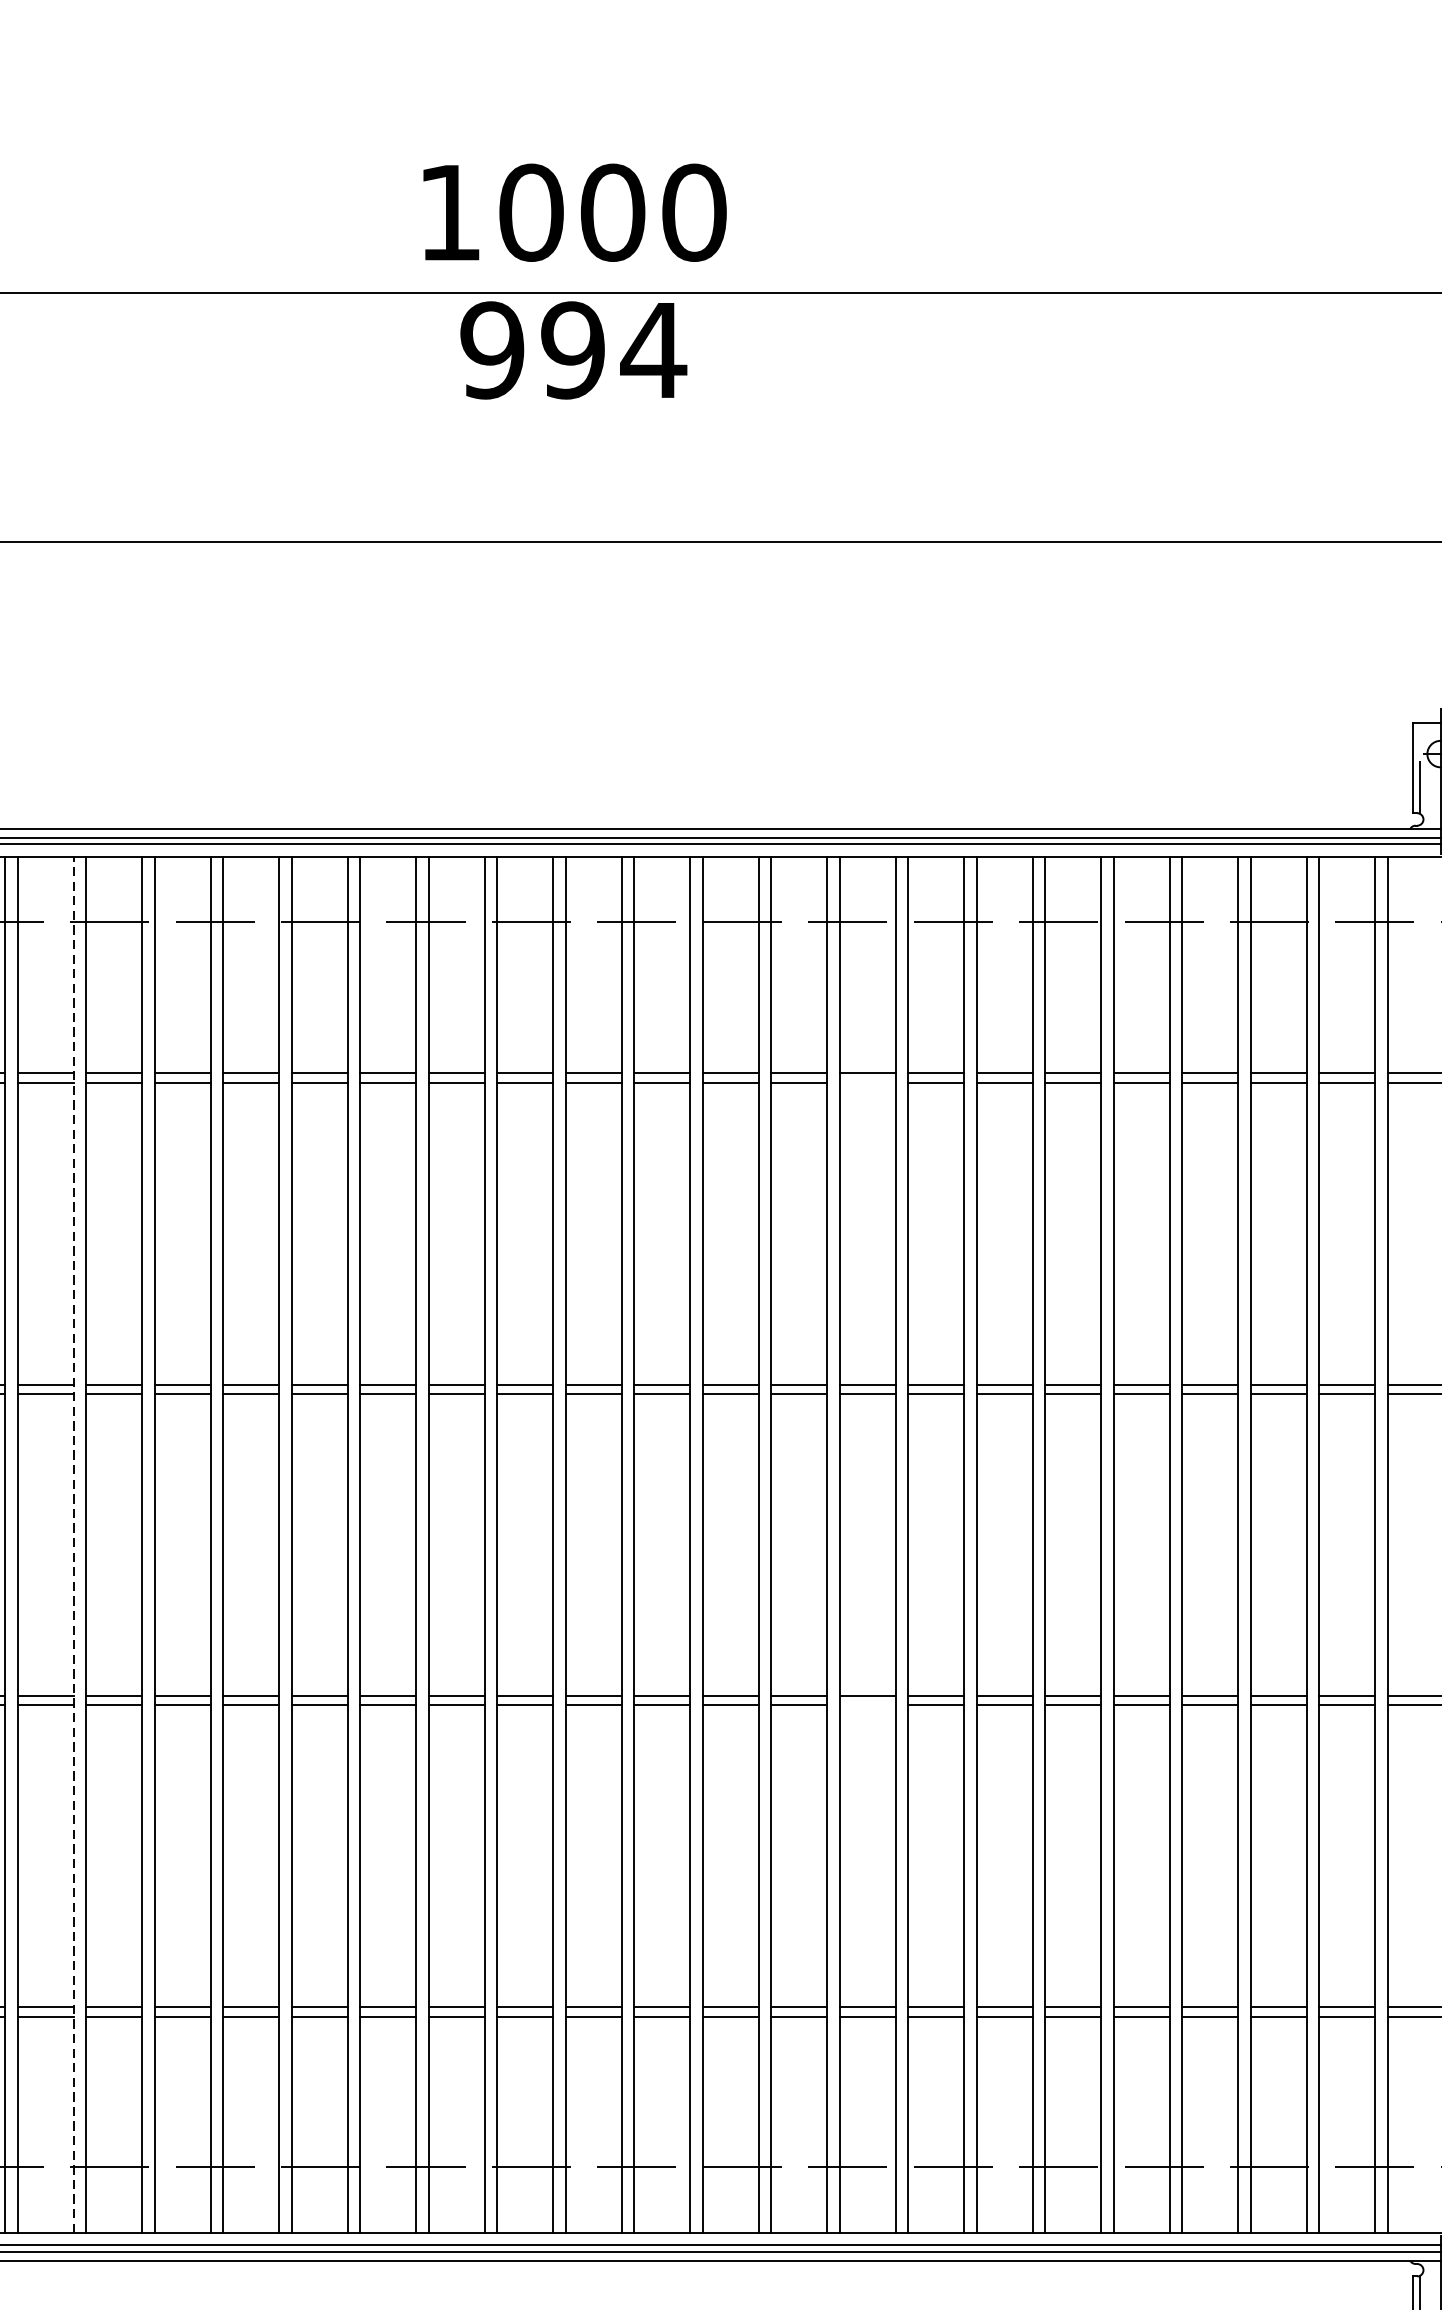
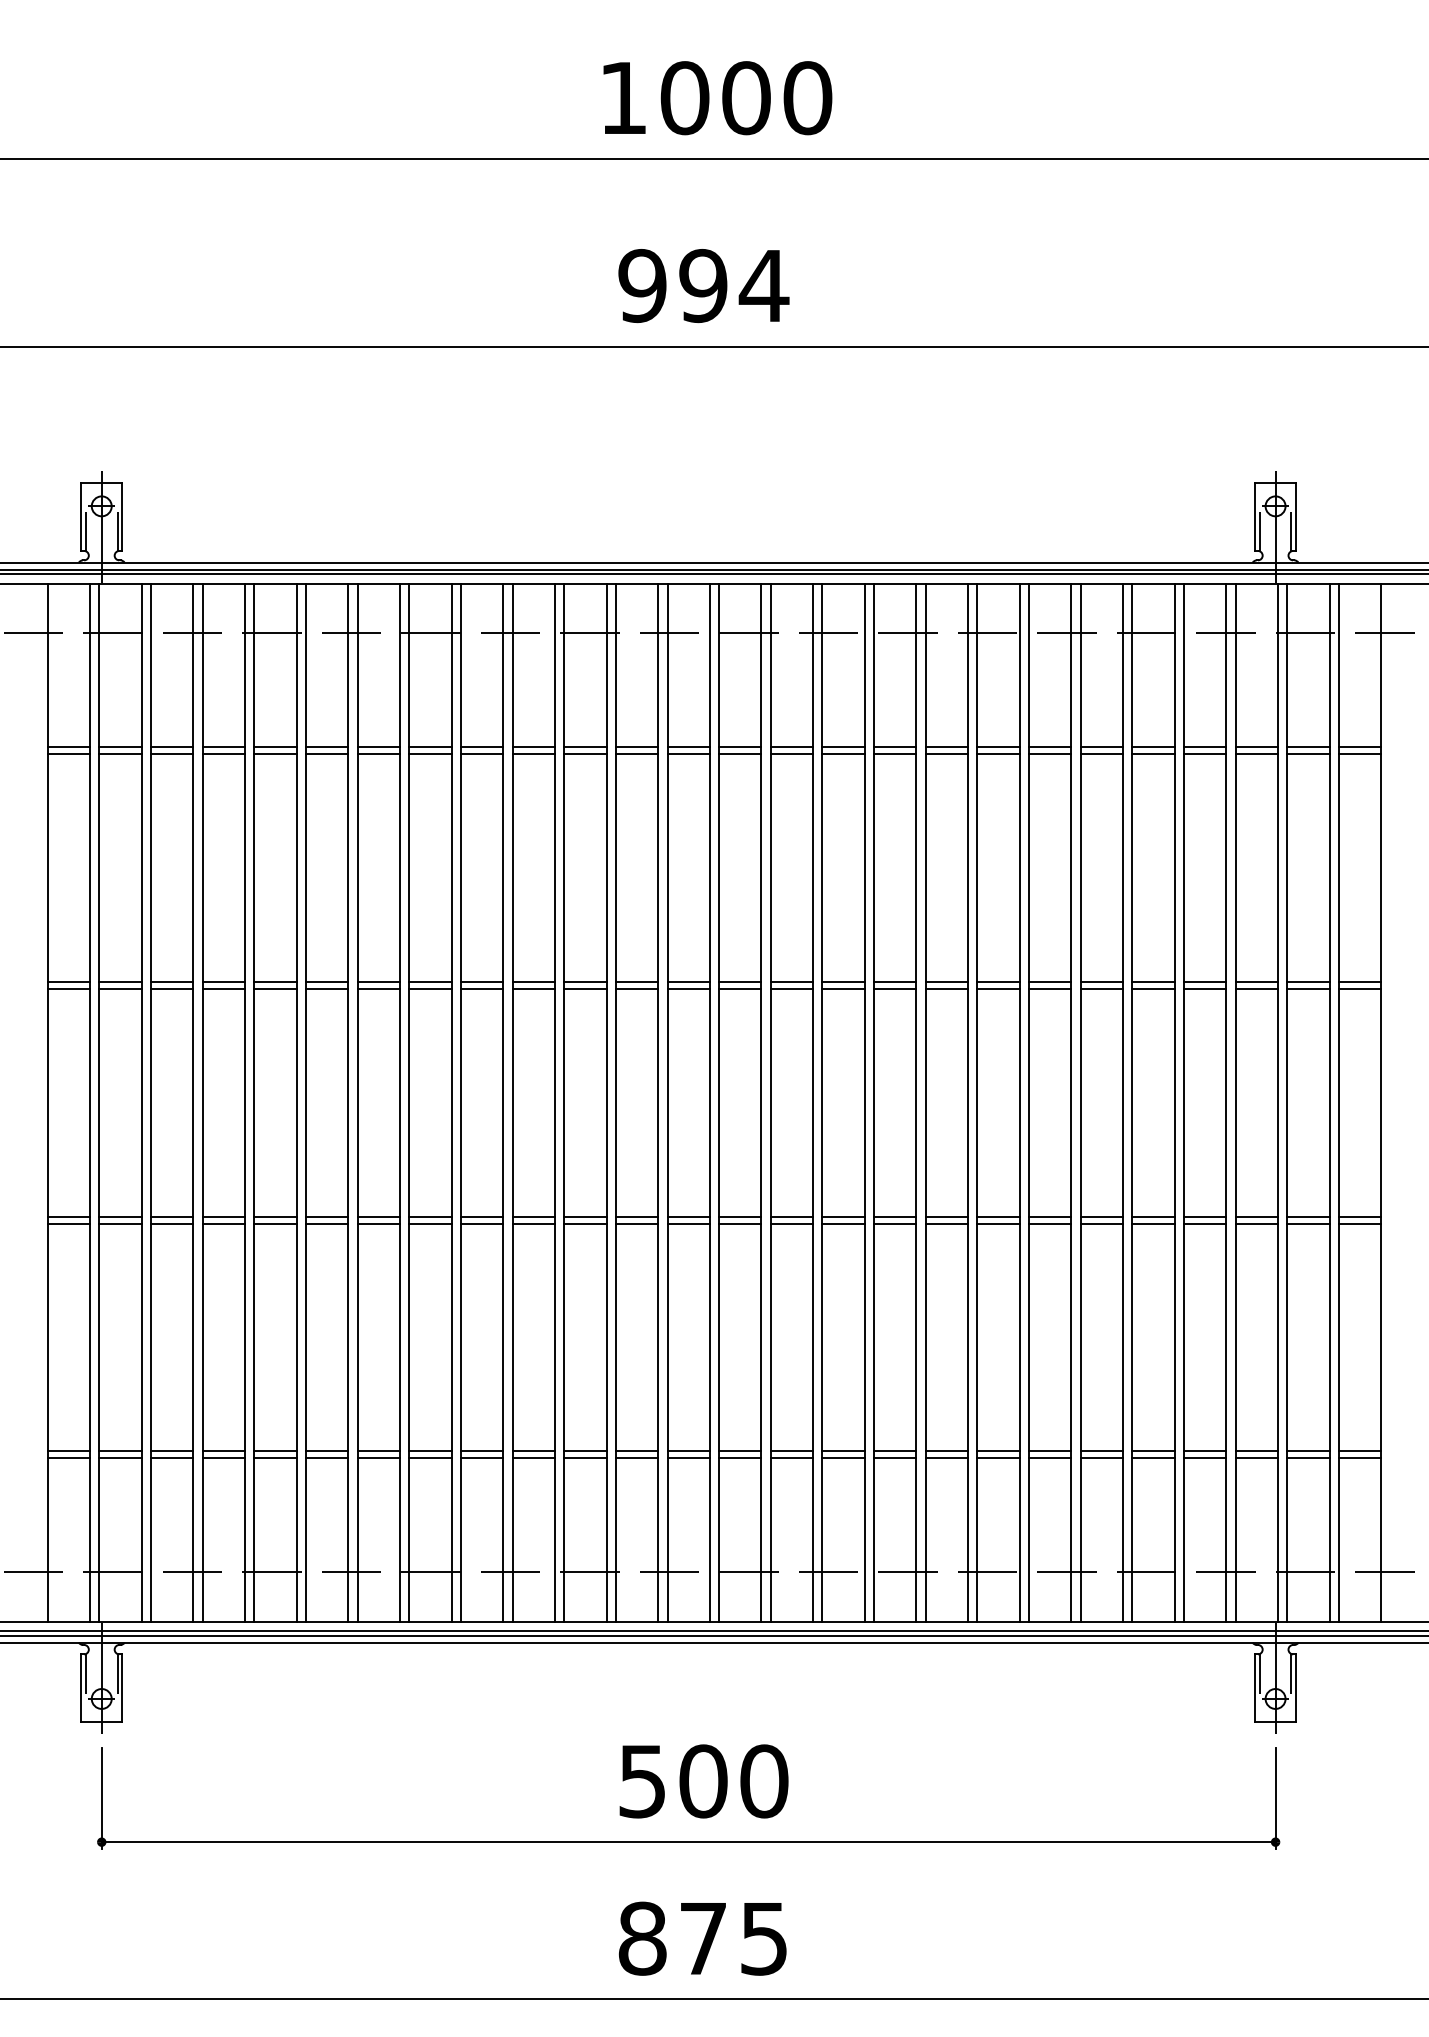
text: (574, 213) -> (717, 98), moved
text: (573, 351) -> (703, 286), moved
line: (867, 1083) -> (843, 754), added
line: (73, 1544) -> (244, 1102), dashed -> solid
line: (867, 1705) -> (843, 1223), added

